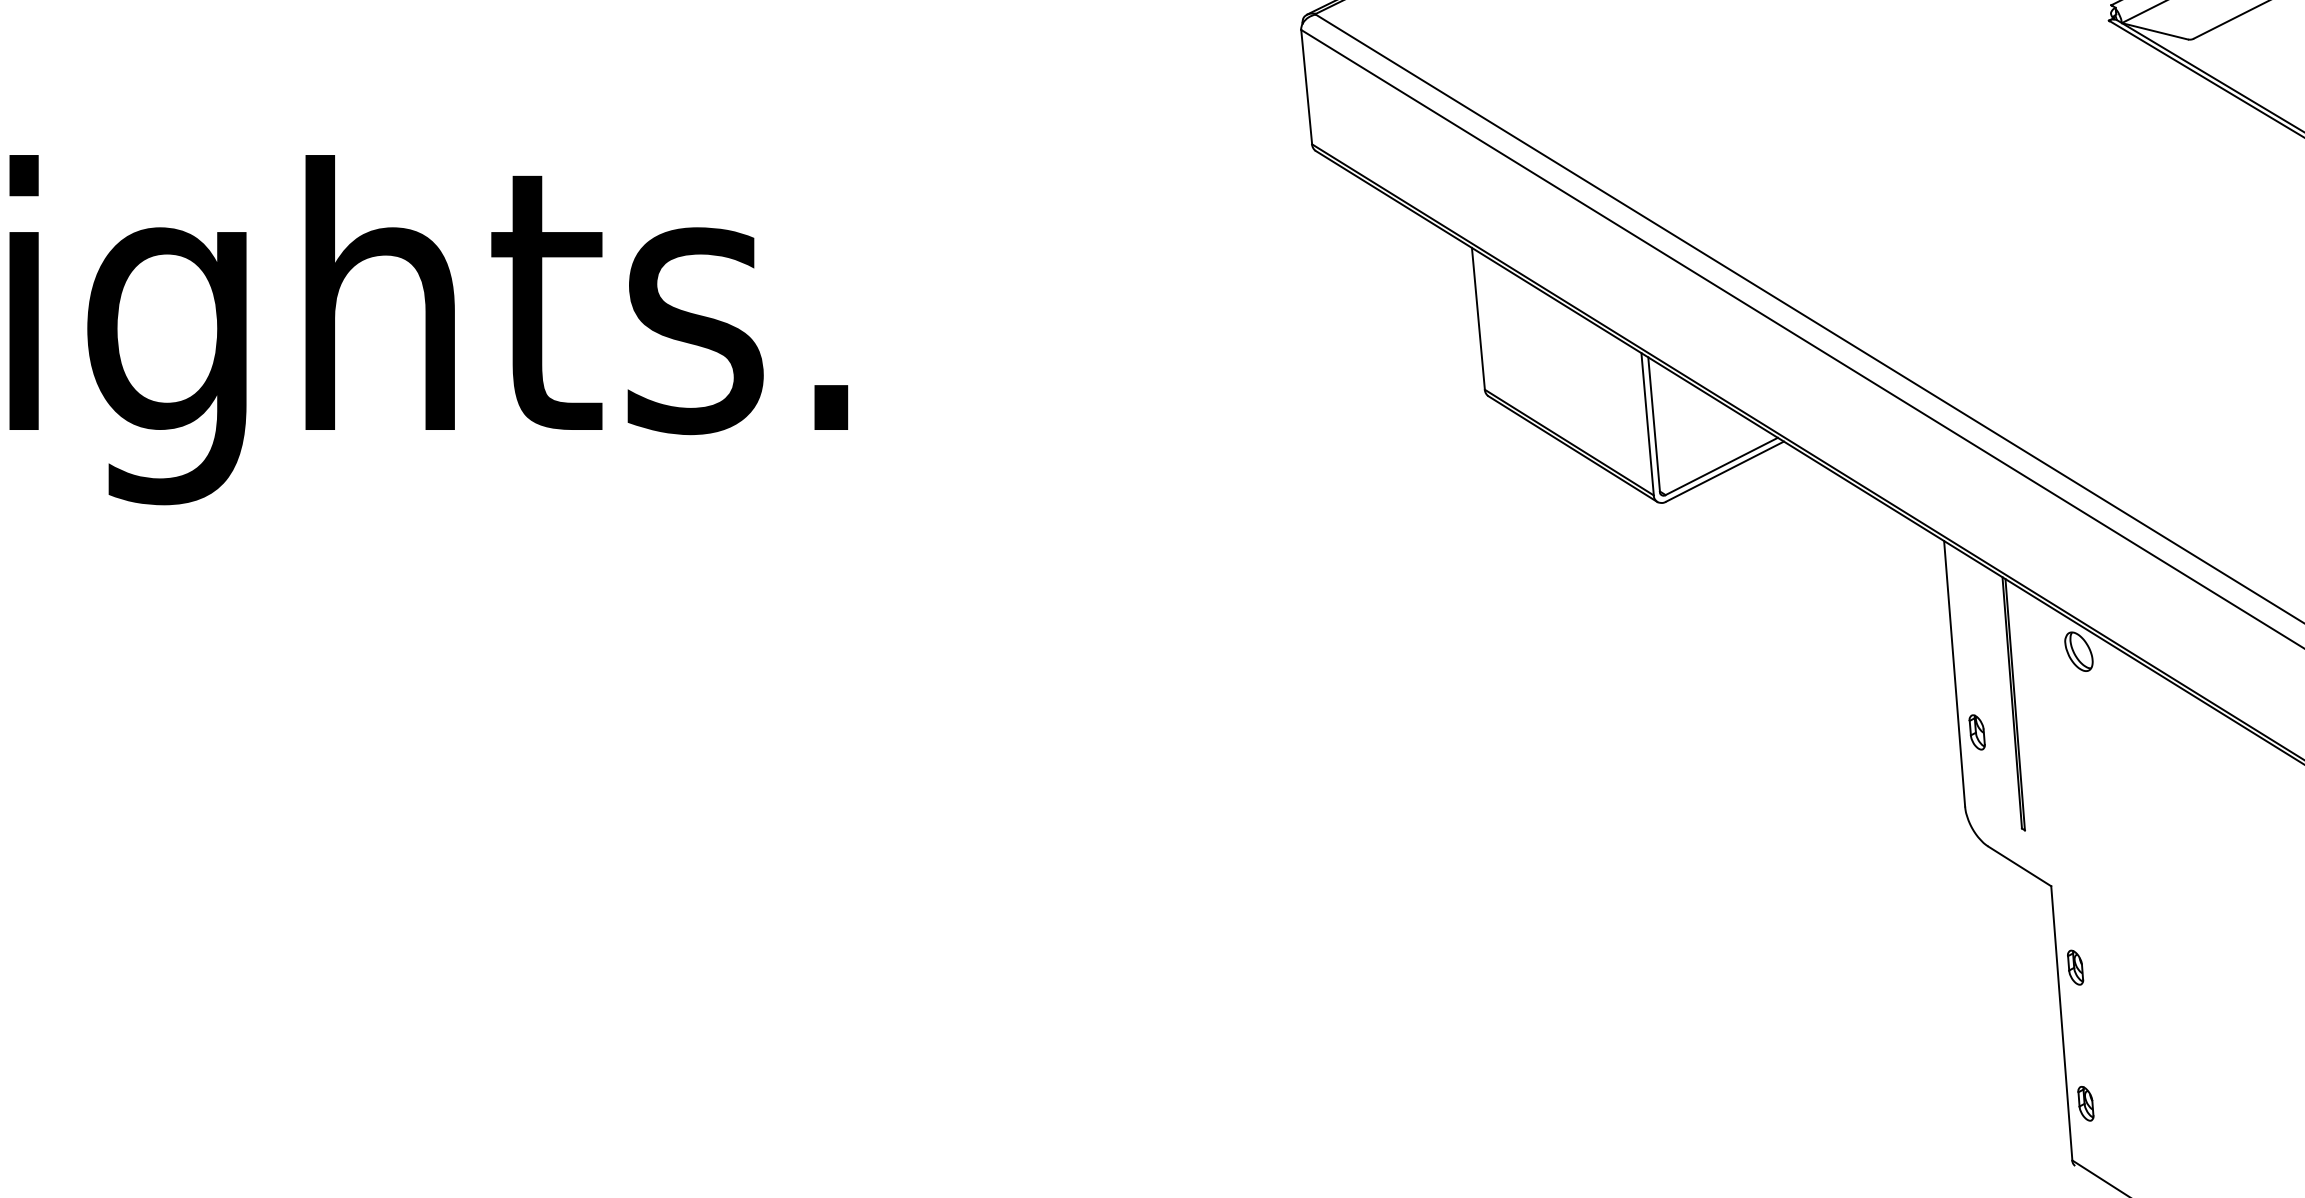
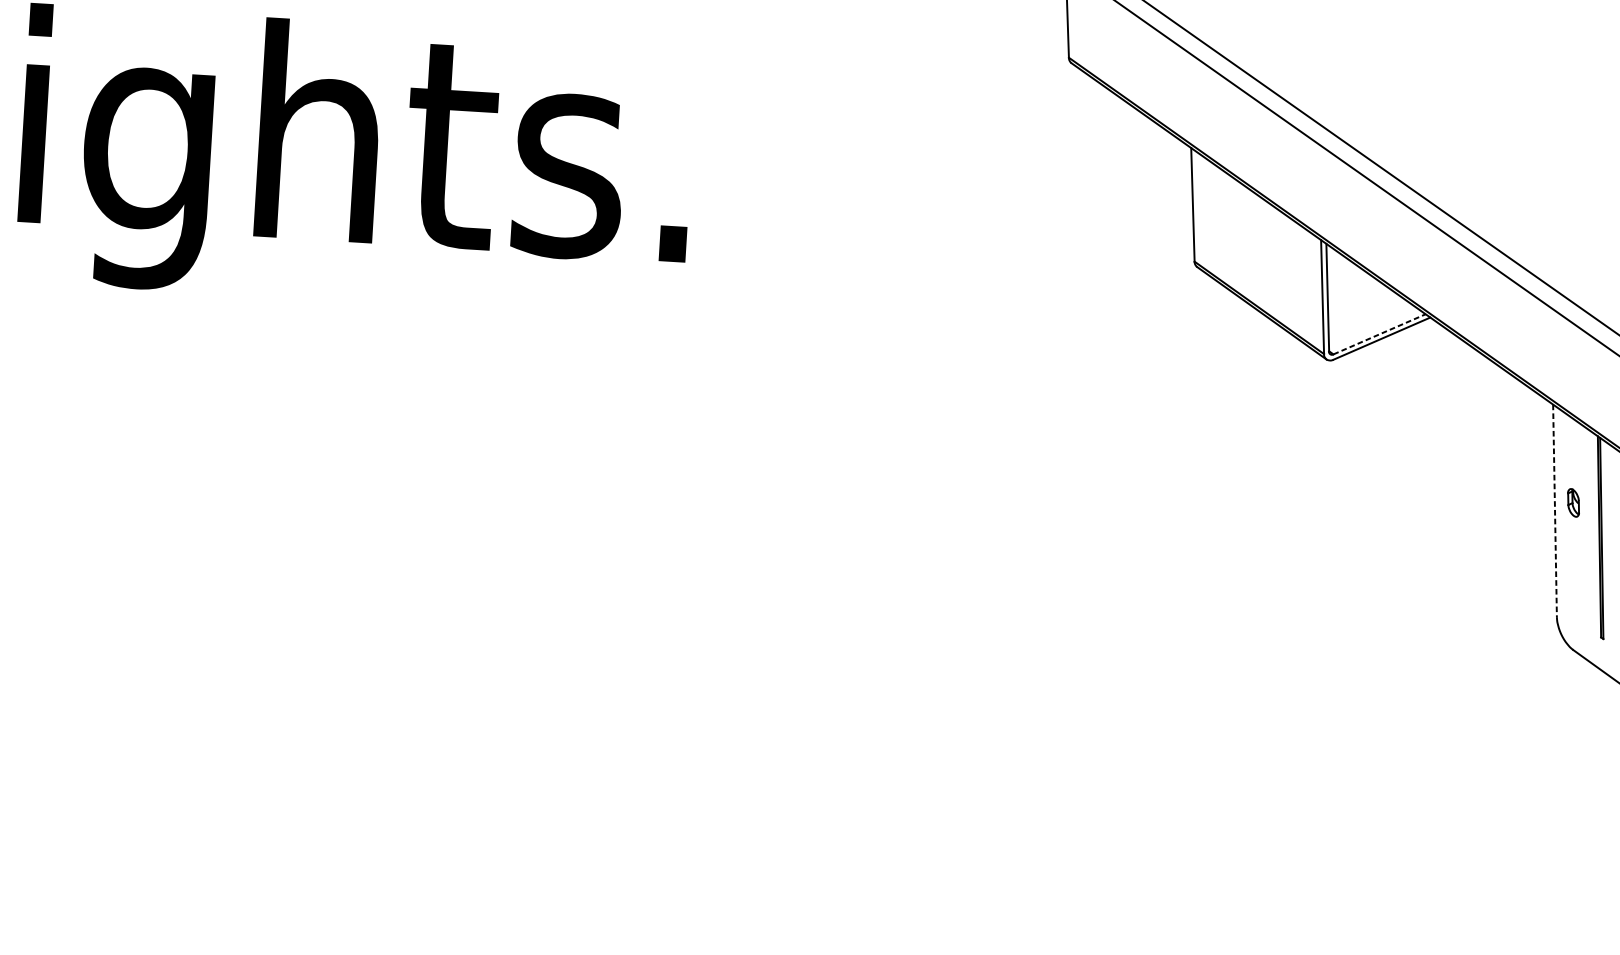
line: (1722, 466) -> (1380, 334), solid -> dashed
line: (1954, 674) -> (1554, 511), solid -> dashed
part: (1976, 732) -> (1572, 502), moved

